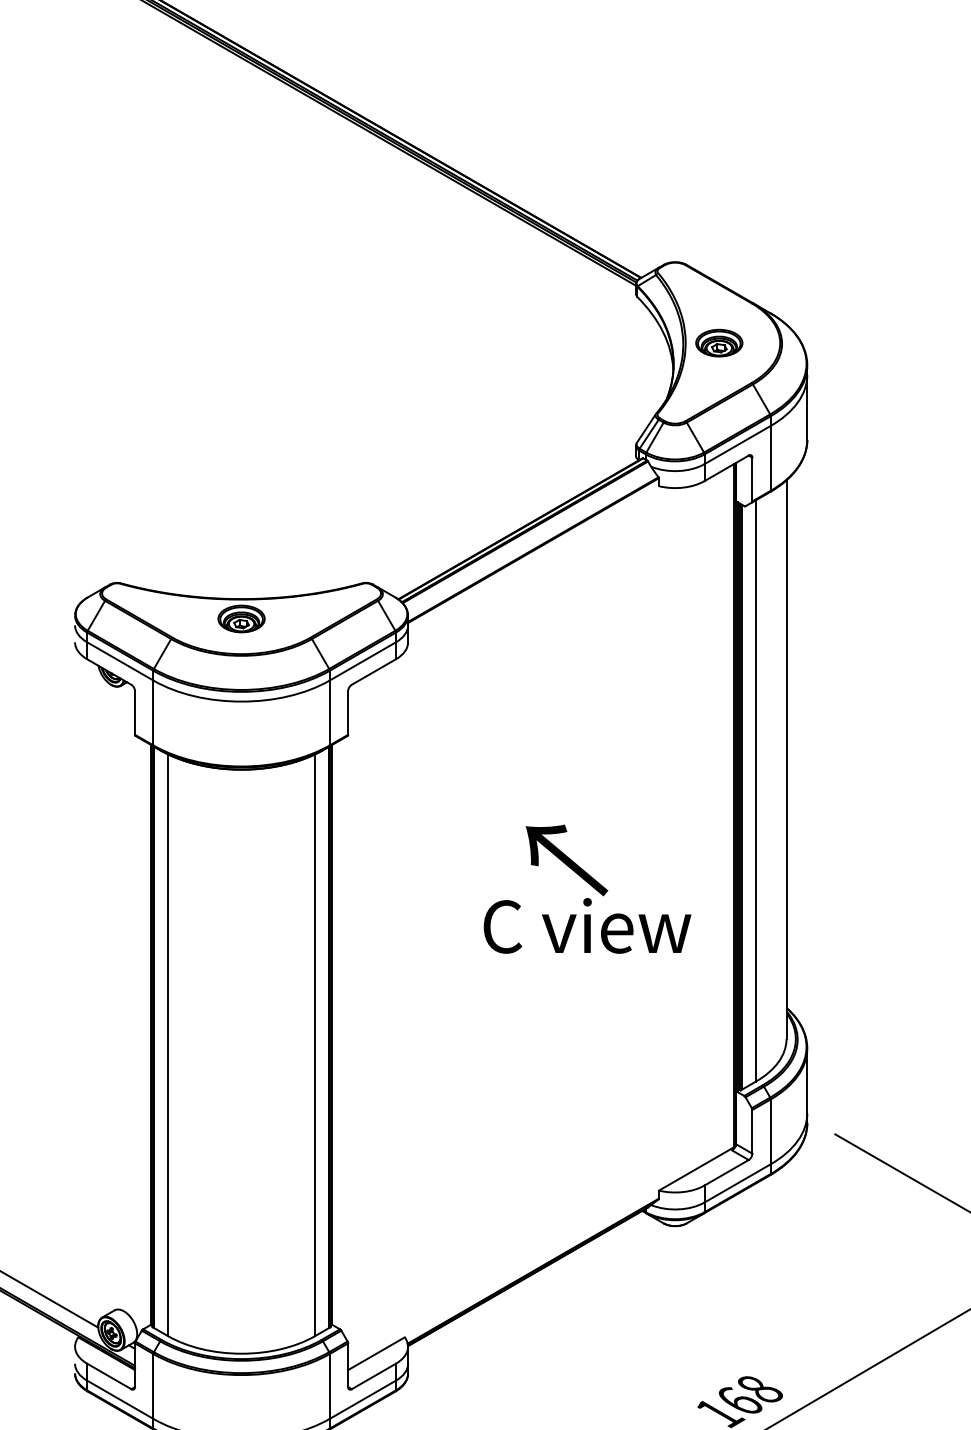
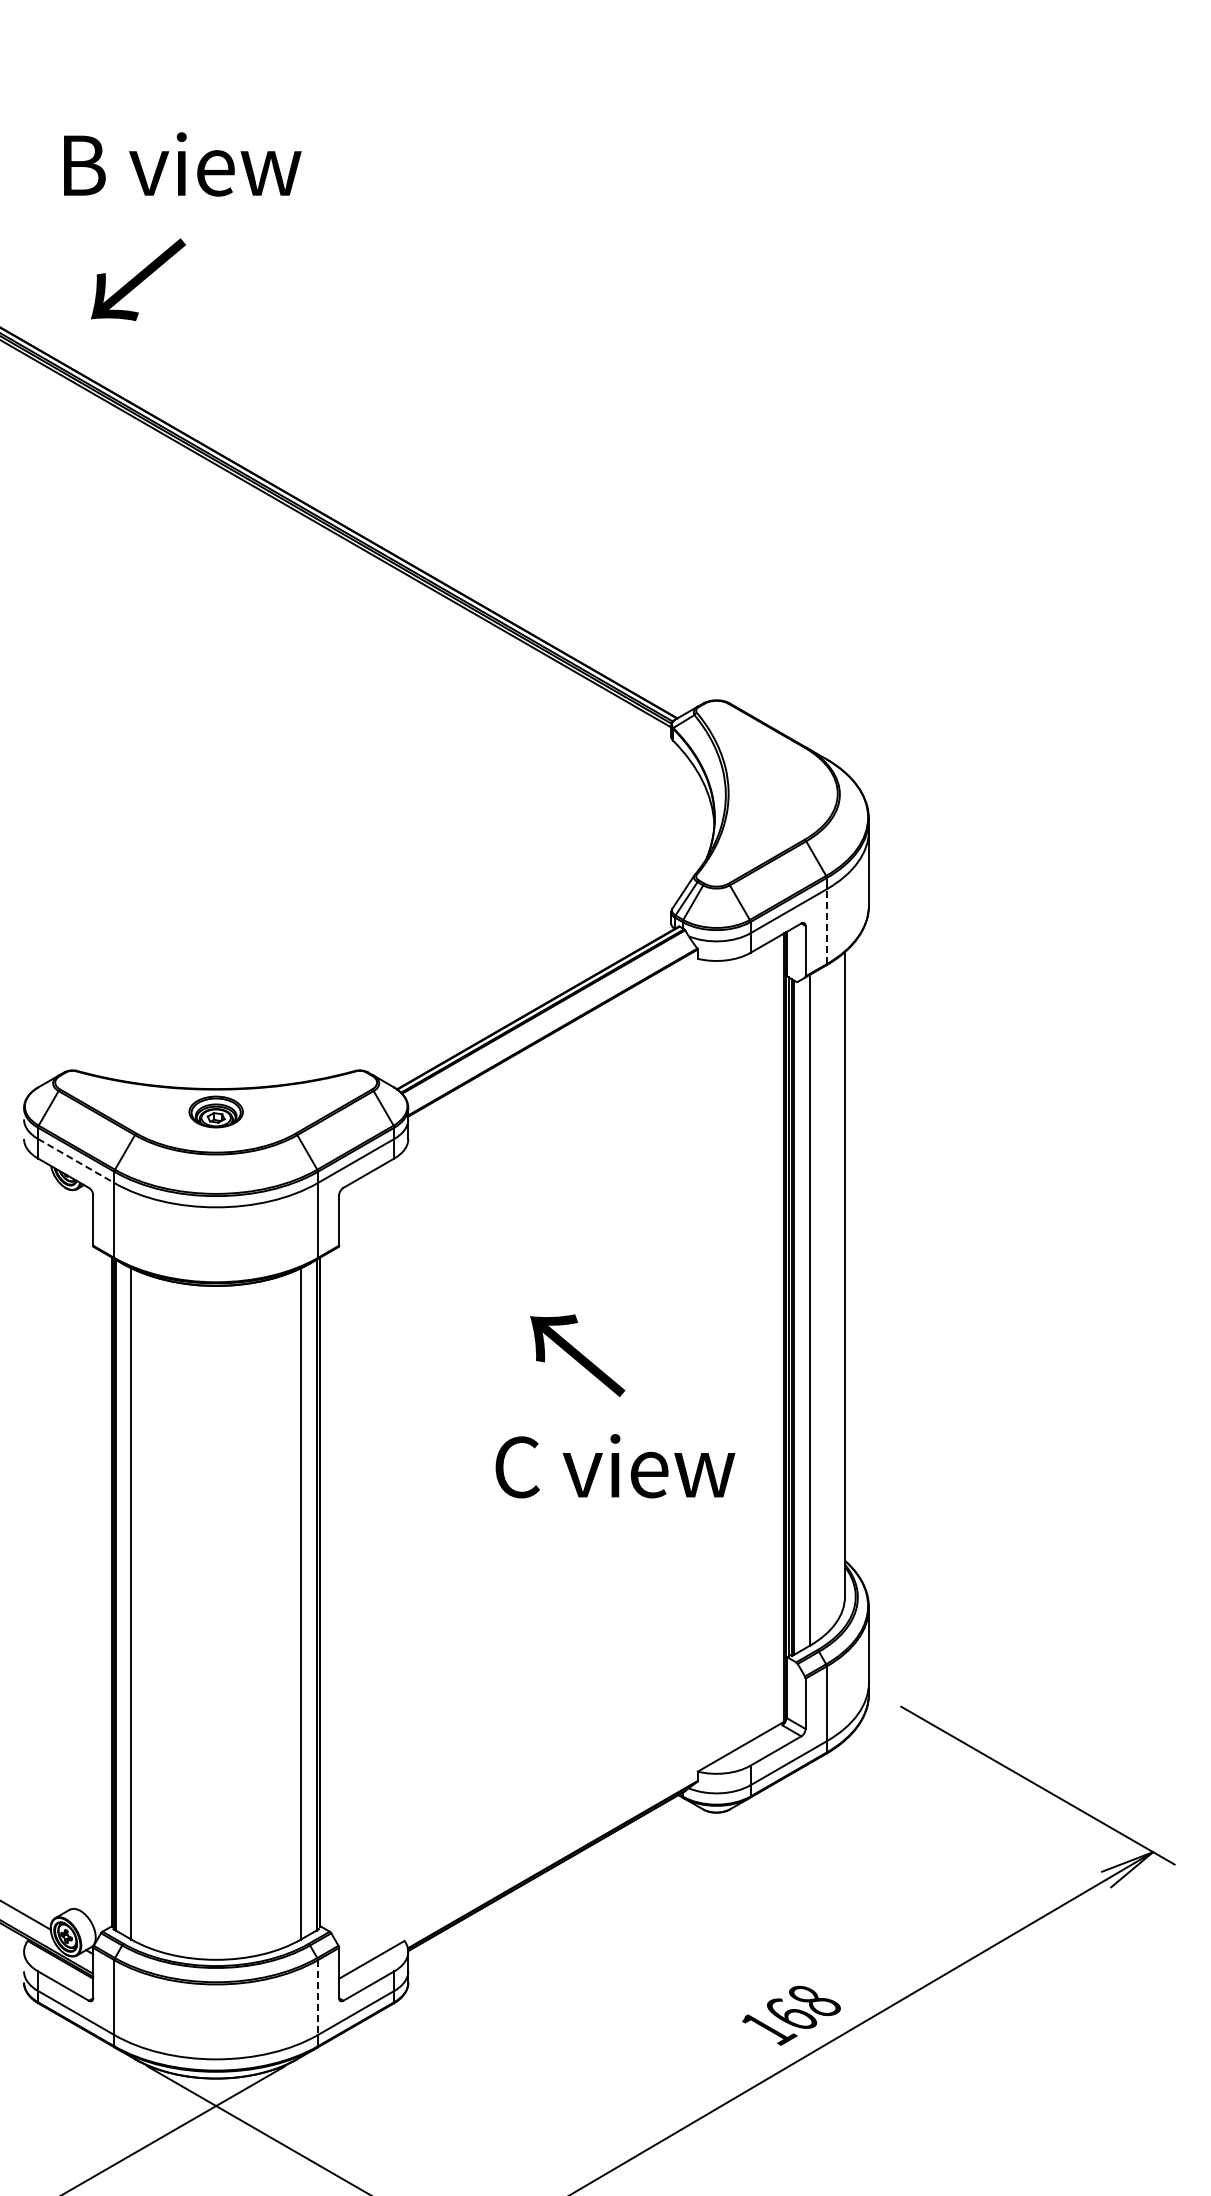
part: (719, 342) -> (767, 793), removed
line: (770, 458) -> (826, 926), solid -> dashed
line: (120, 661) -> (76, 1161), solid -> dashed
text: (566, 860) -> (577, 1355), moved
line: (329, 1387) -> (317, 1998), solid -> dashed

